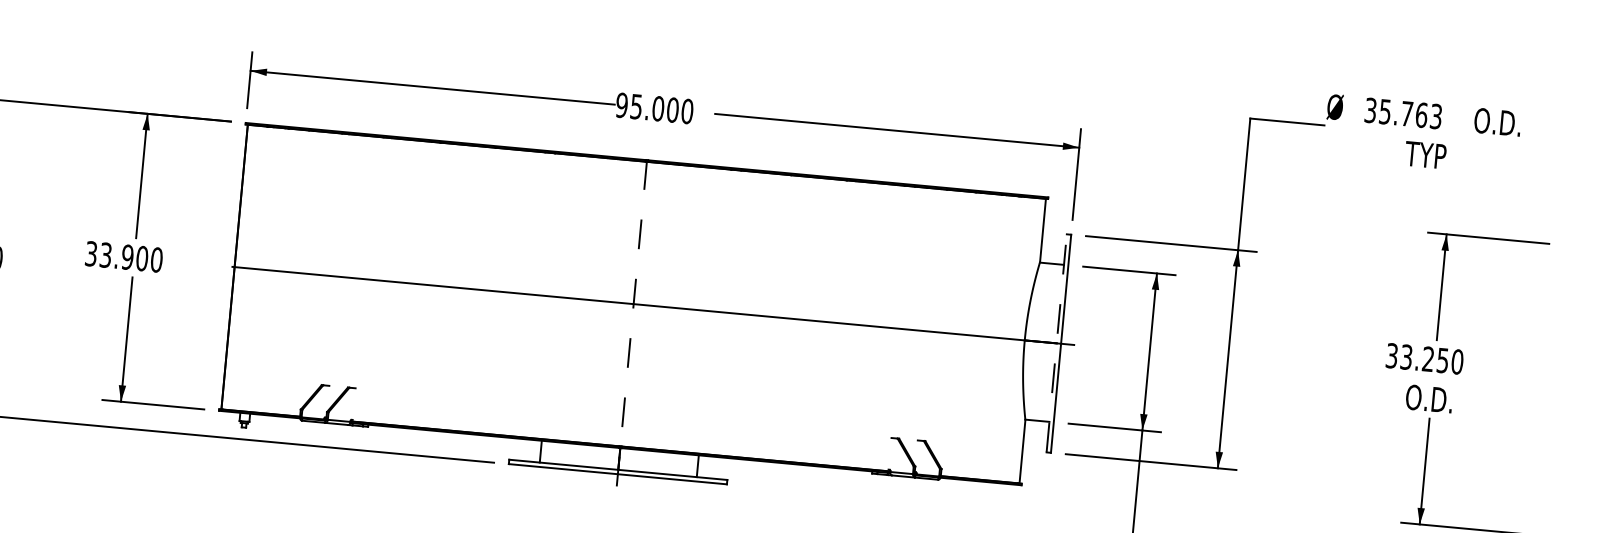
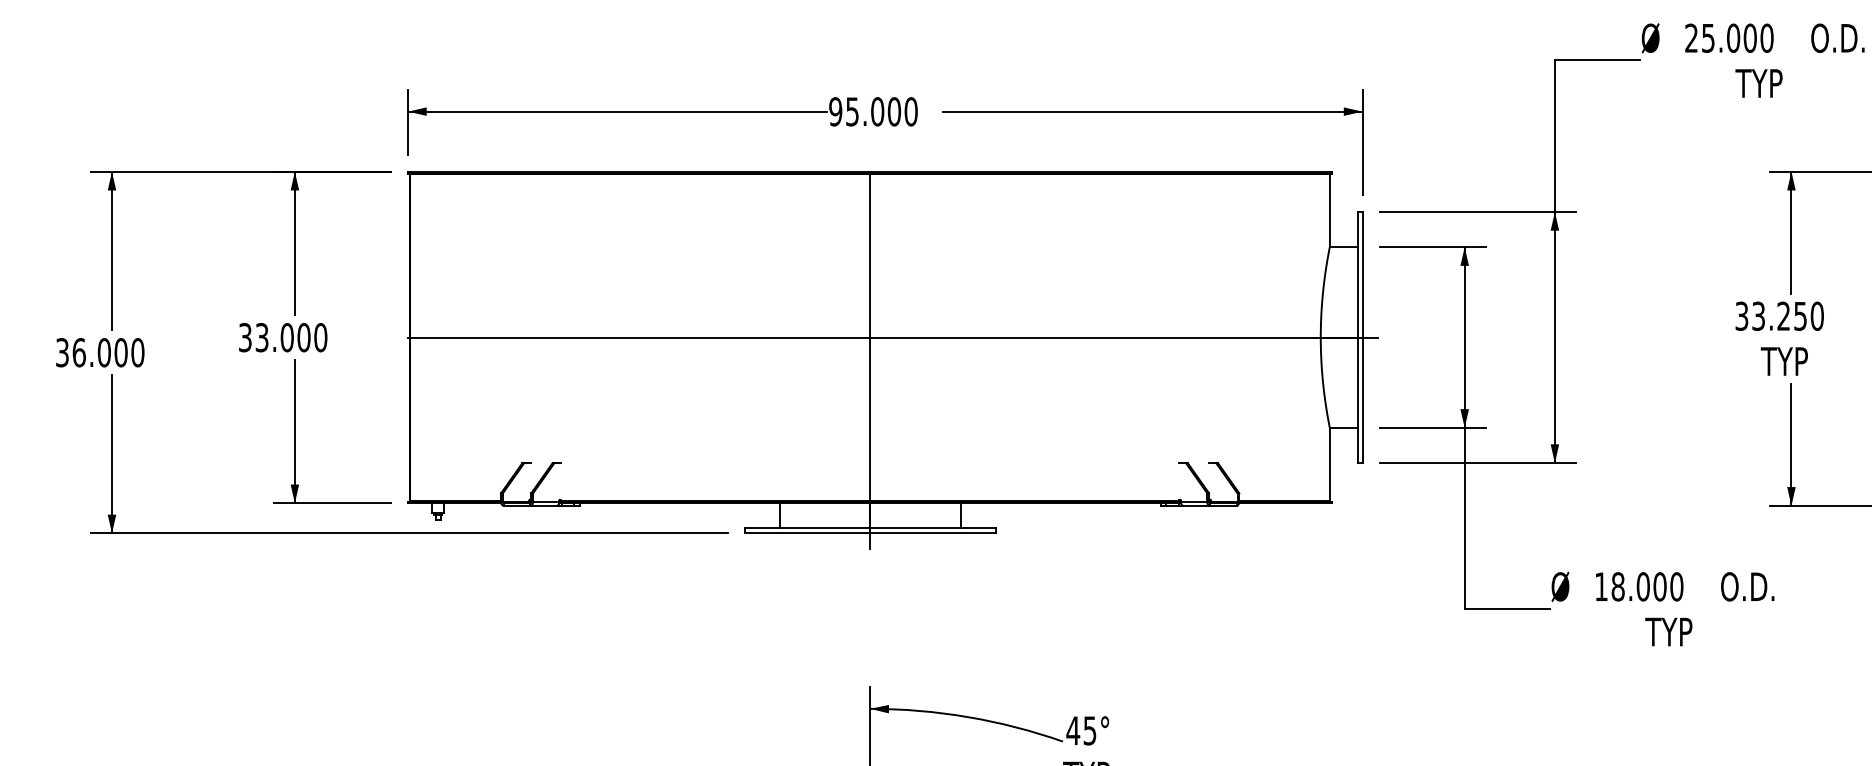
text: (1403, 112) -> (1729, 37), 35.763 -> 25.000
text: (127, 257) -> (286, 337), 33.900 -> 33.000
line: (632, 324) -> (870, 360), dashed -> solid
line: (1056, 343) -> (1357, 337), dashed -> solid
text: (1427, 398) -> (1787, 361), O.D. -> TYP

